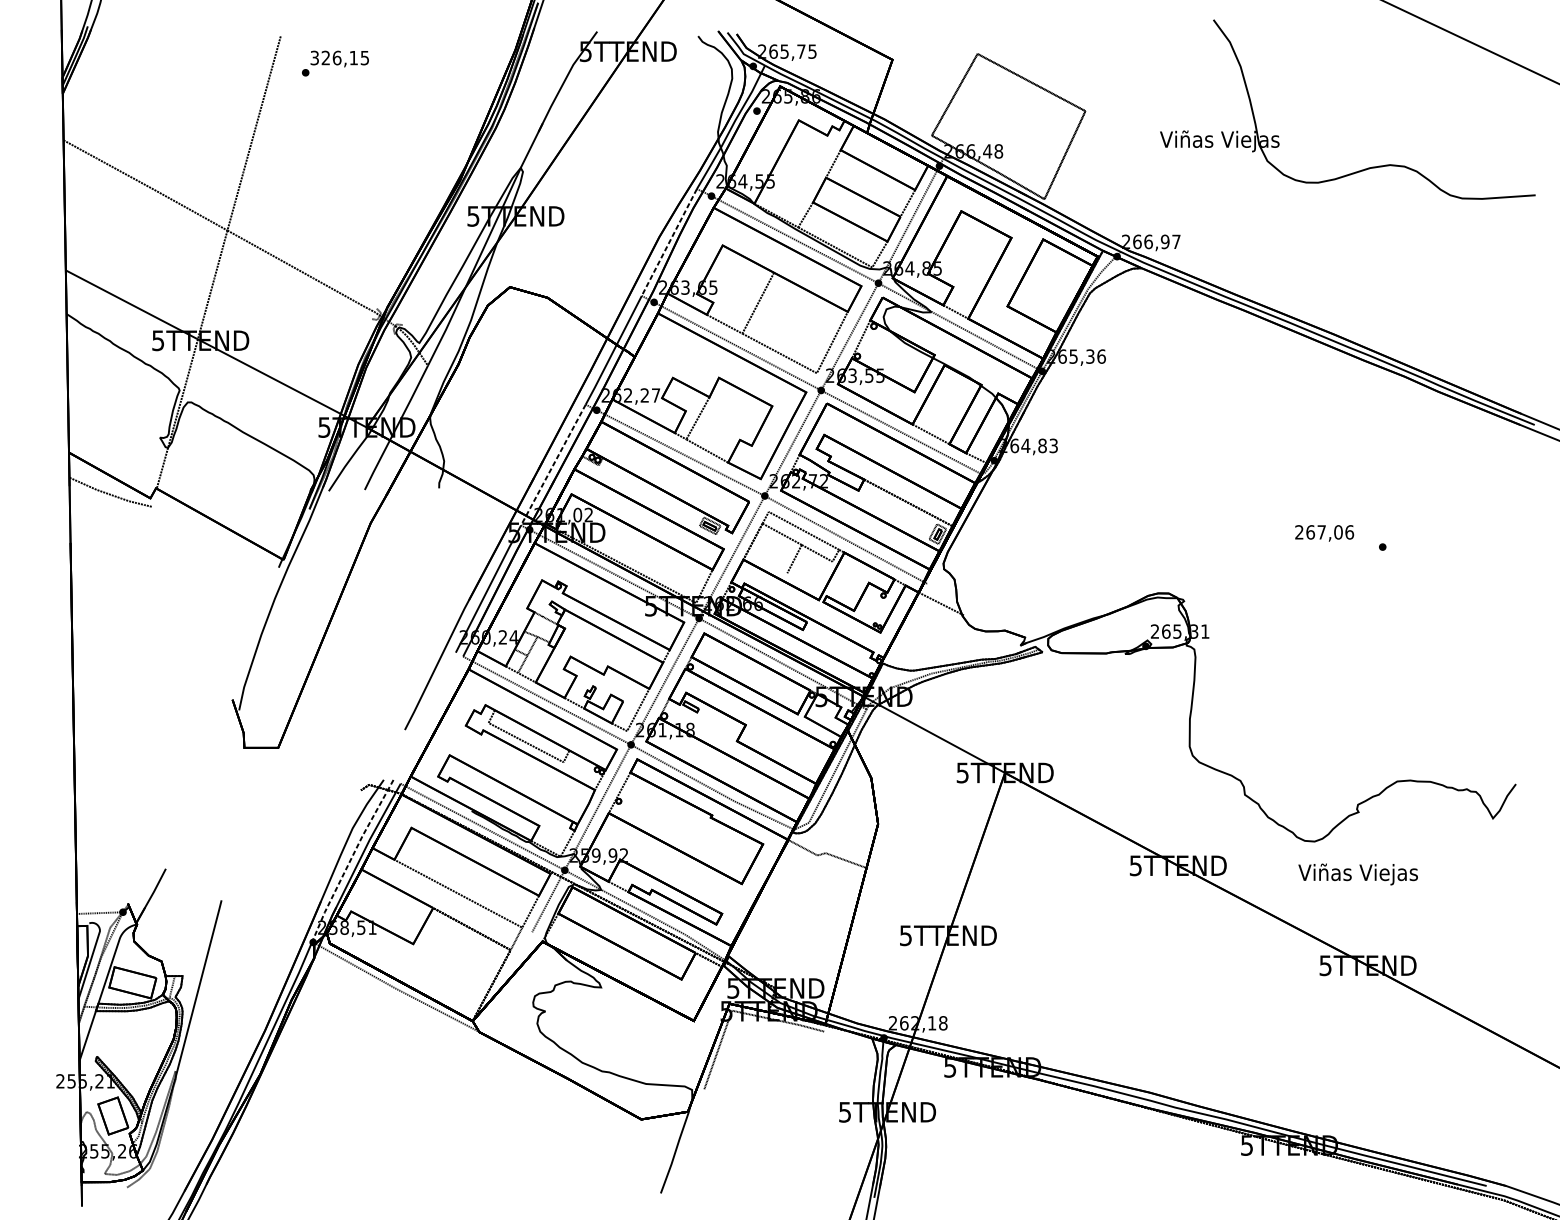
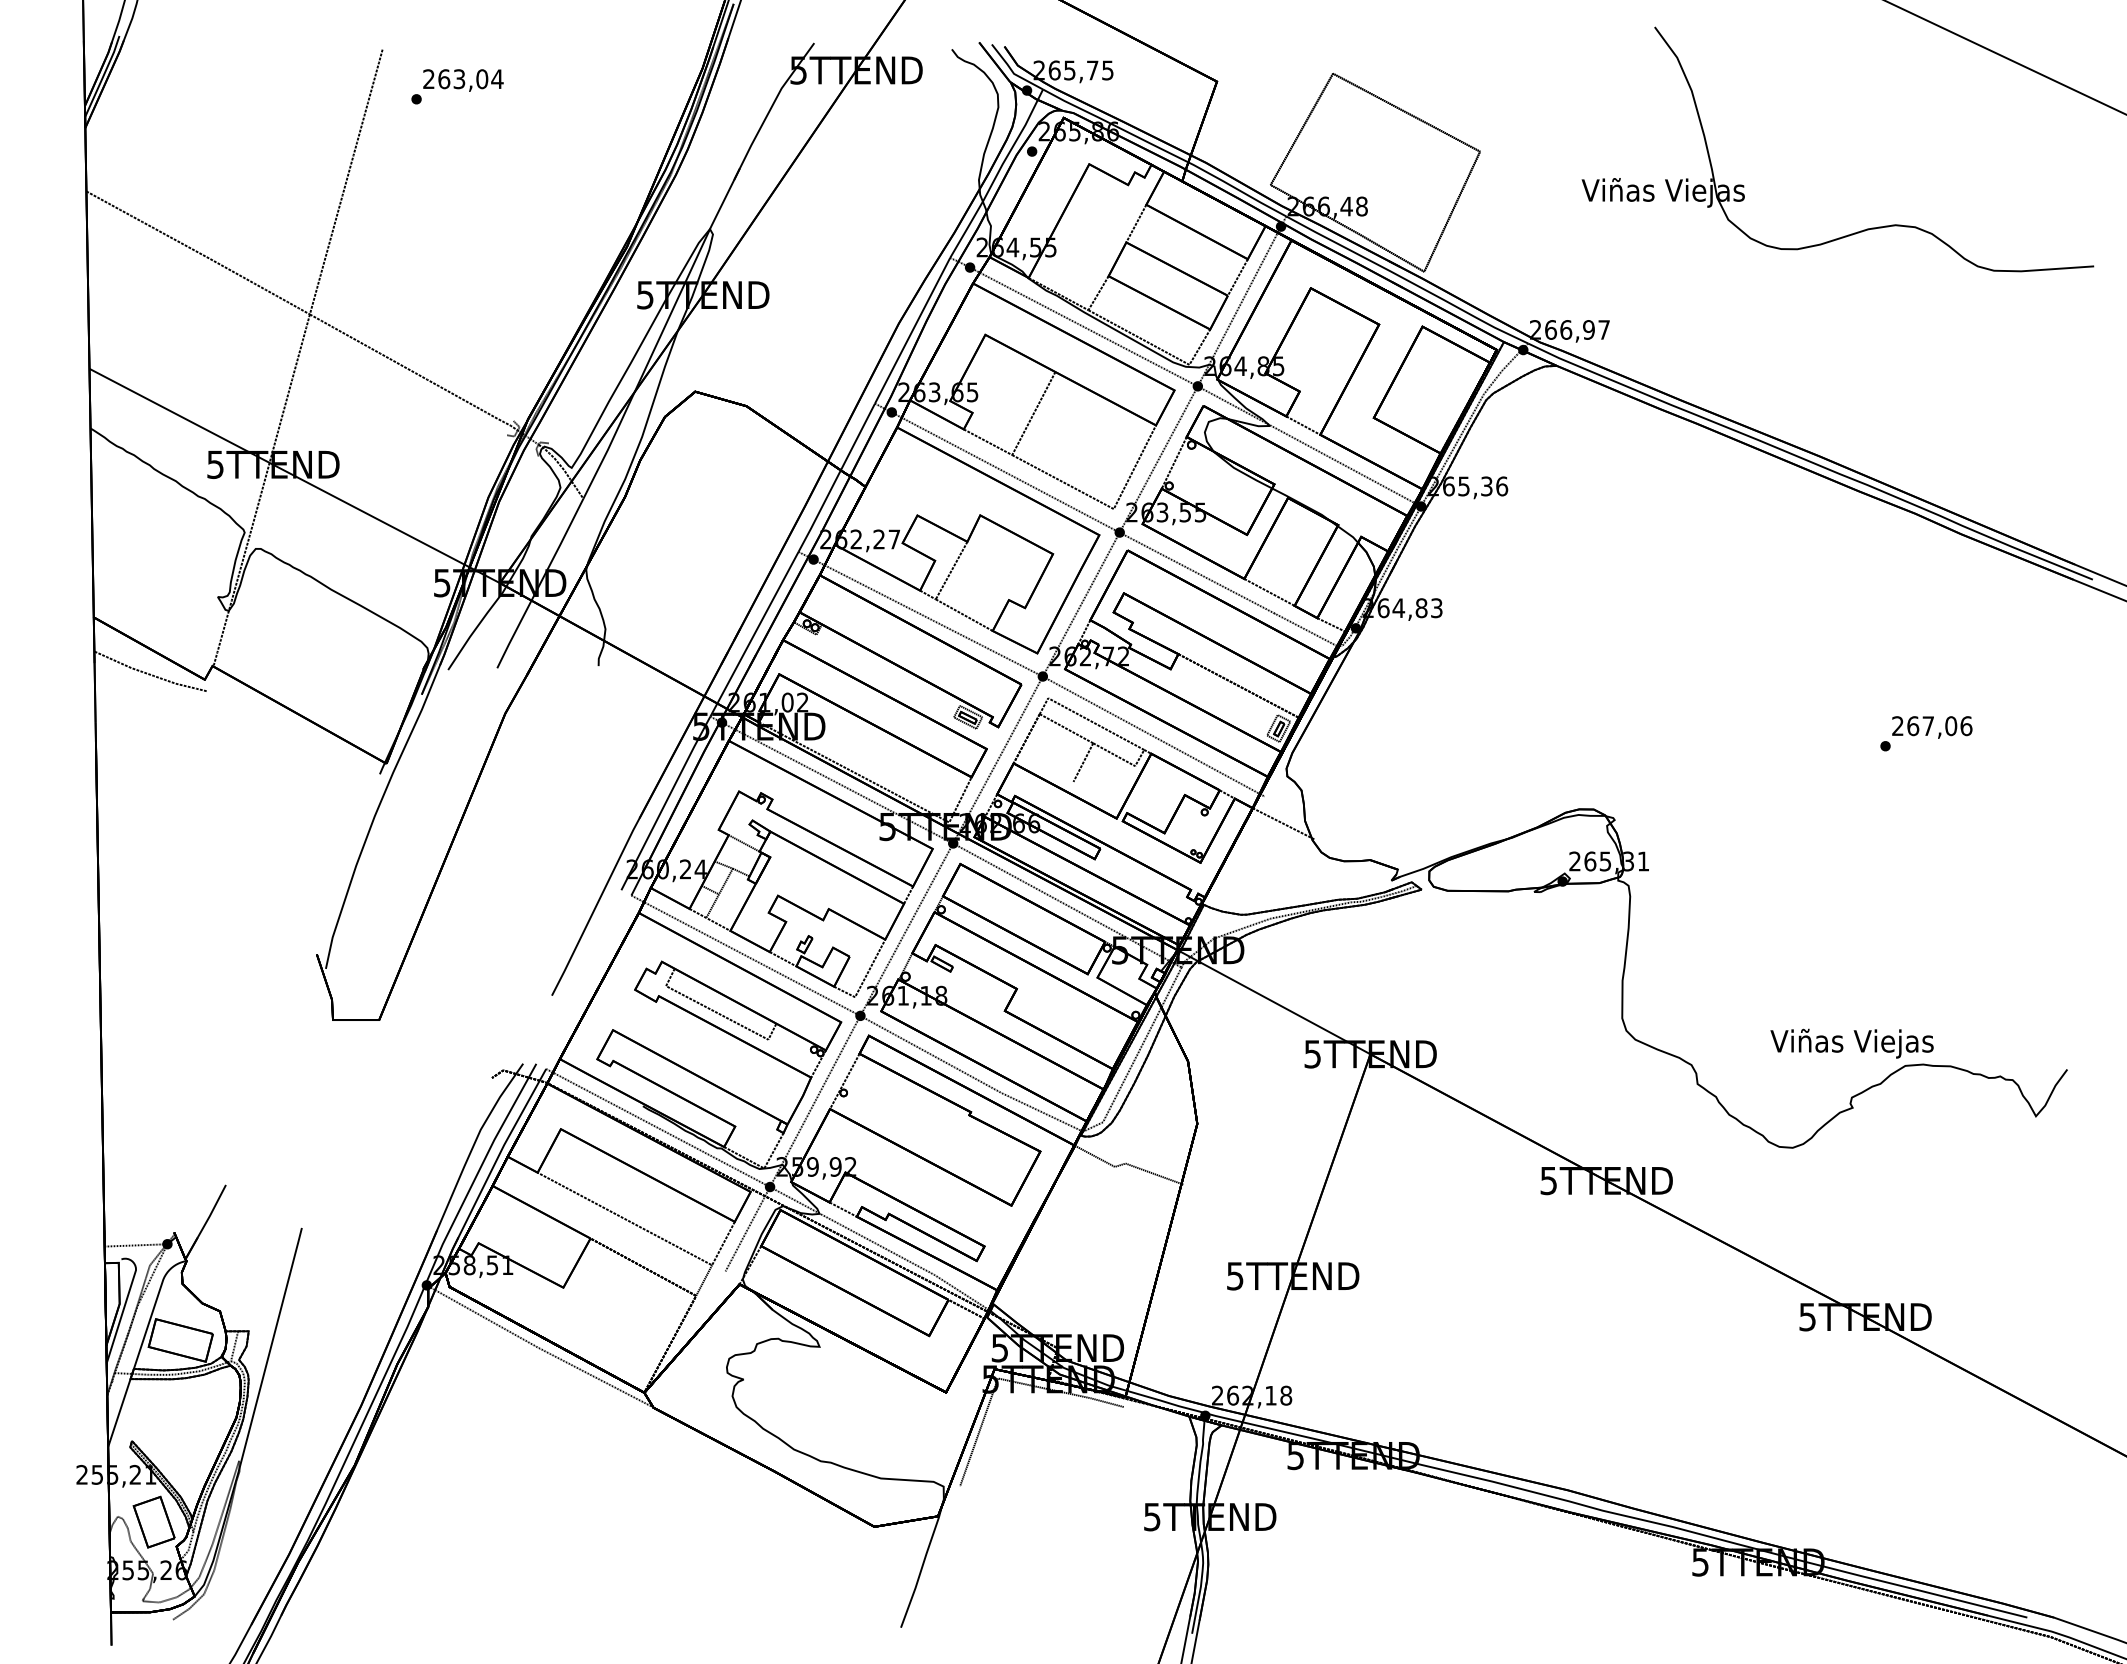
text: (340, 58) -> (463, 79), 326,15 -> 263,04
line: (669, 243) -> (912, 331), dashed -> solid
line: (553, 465) -> (754, 634), dashed -> solid
text: (1324, 533) -> (1932, 727), moved
line: (351, 859) -> (478, 1172), dashed -> solid
text: (1357, 874) -> (1851, 1043), moved

